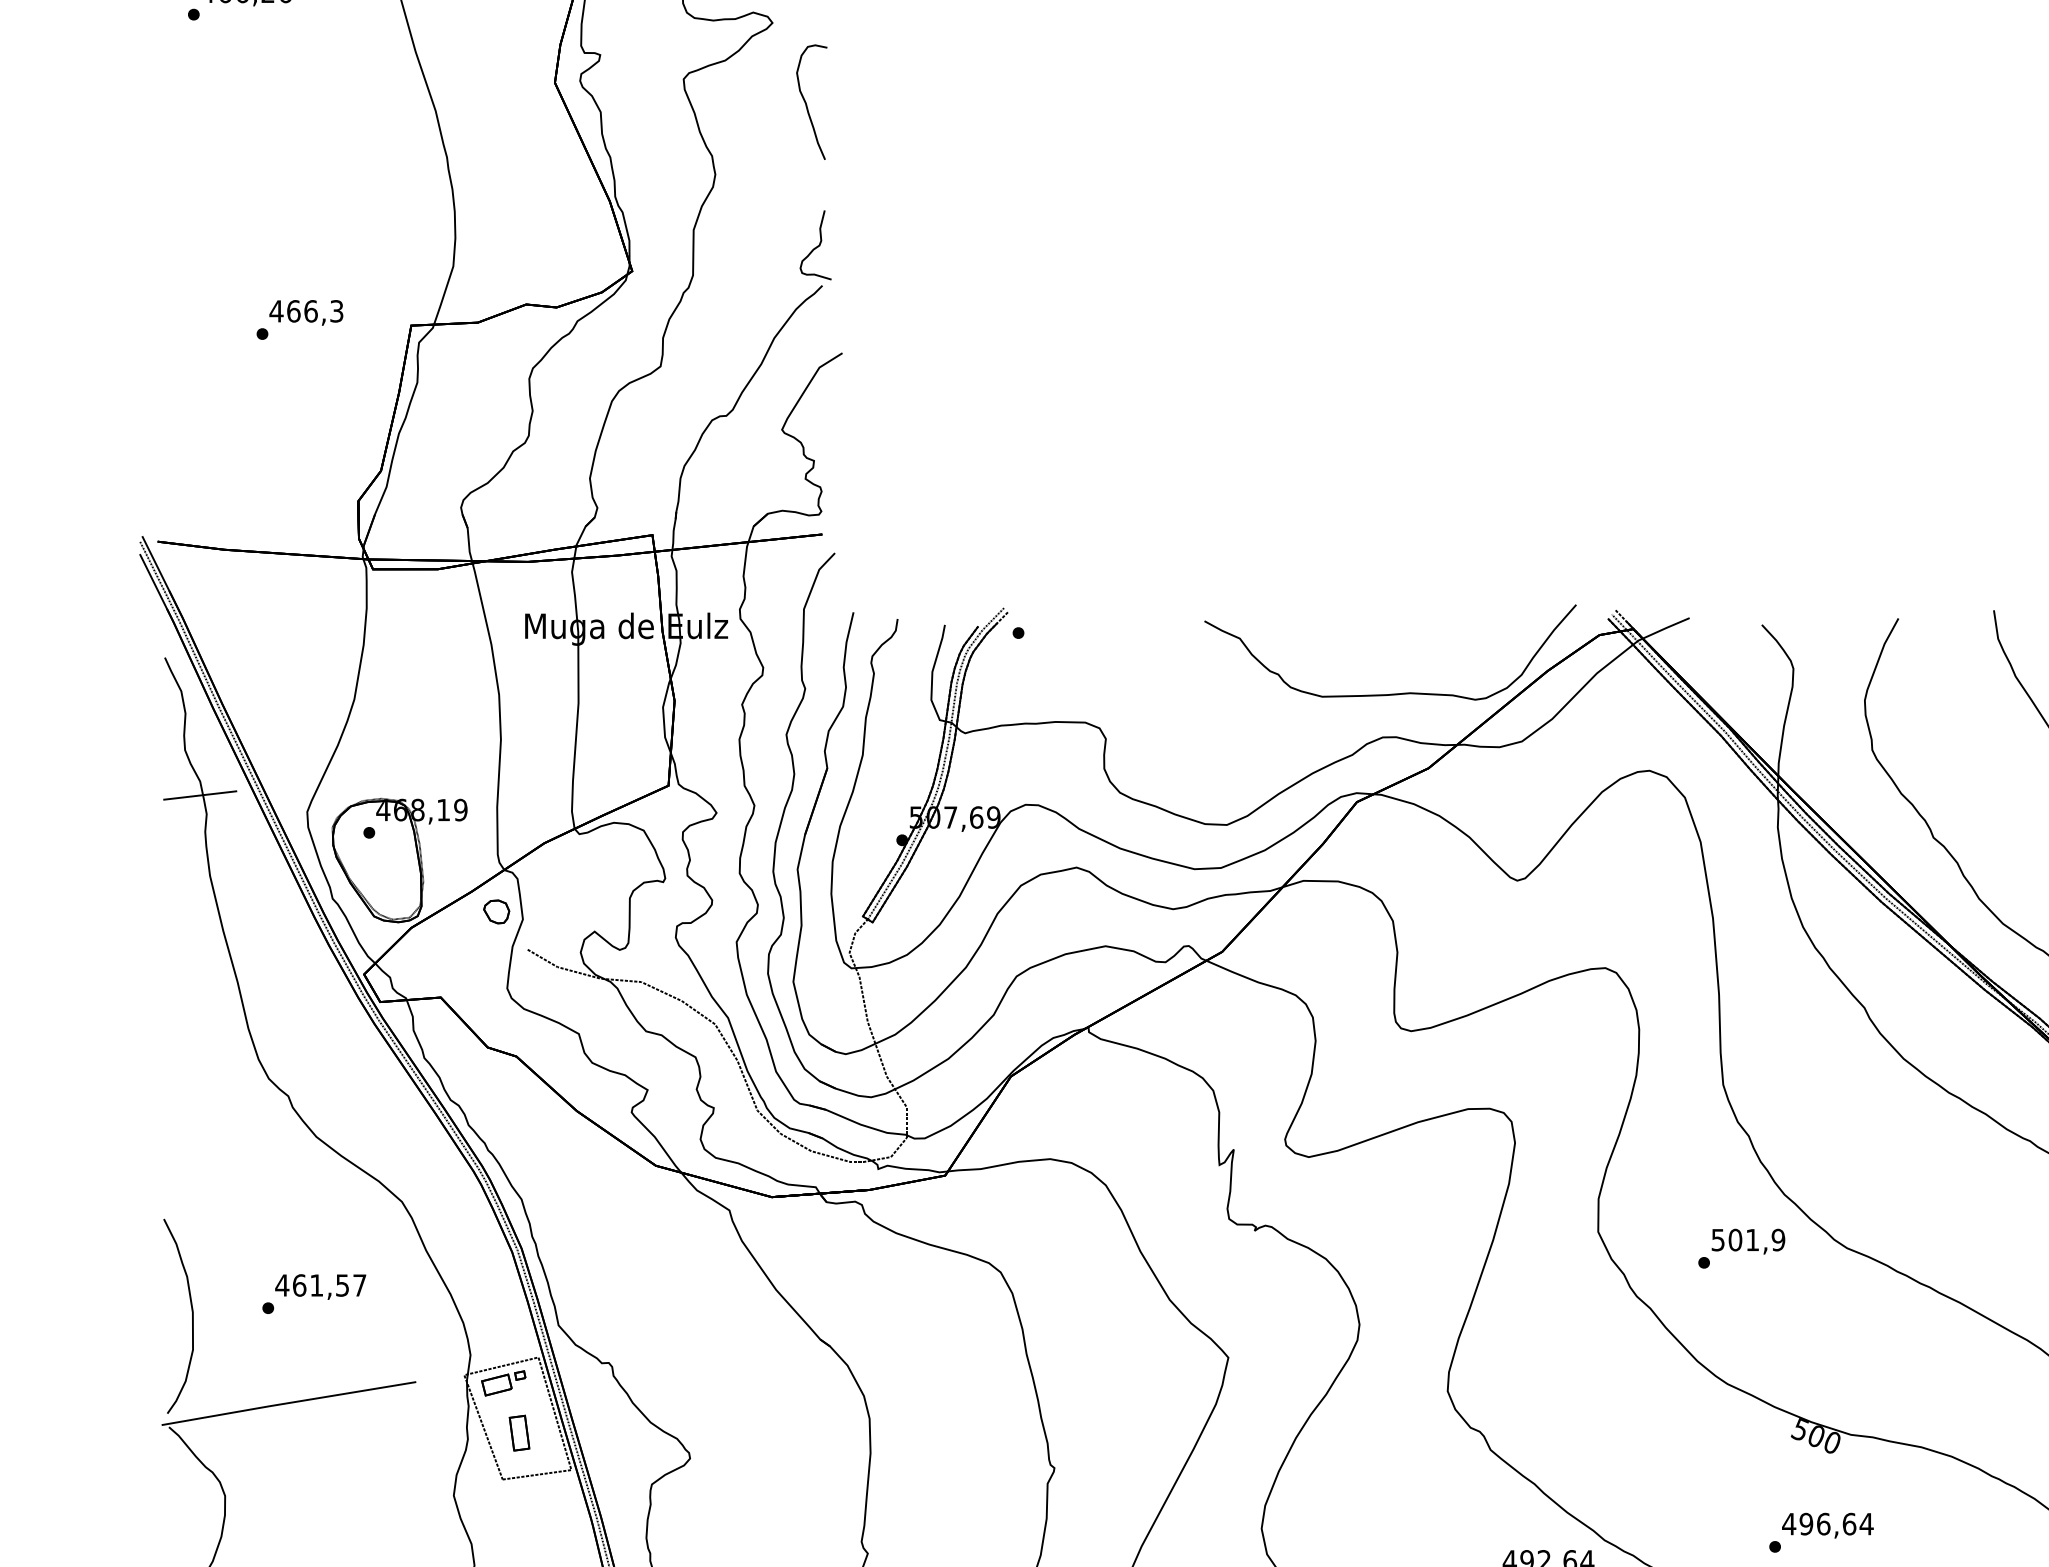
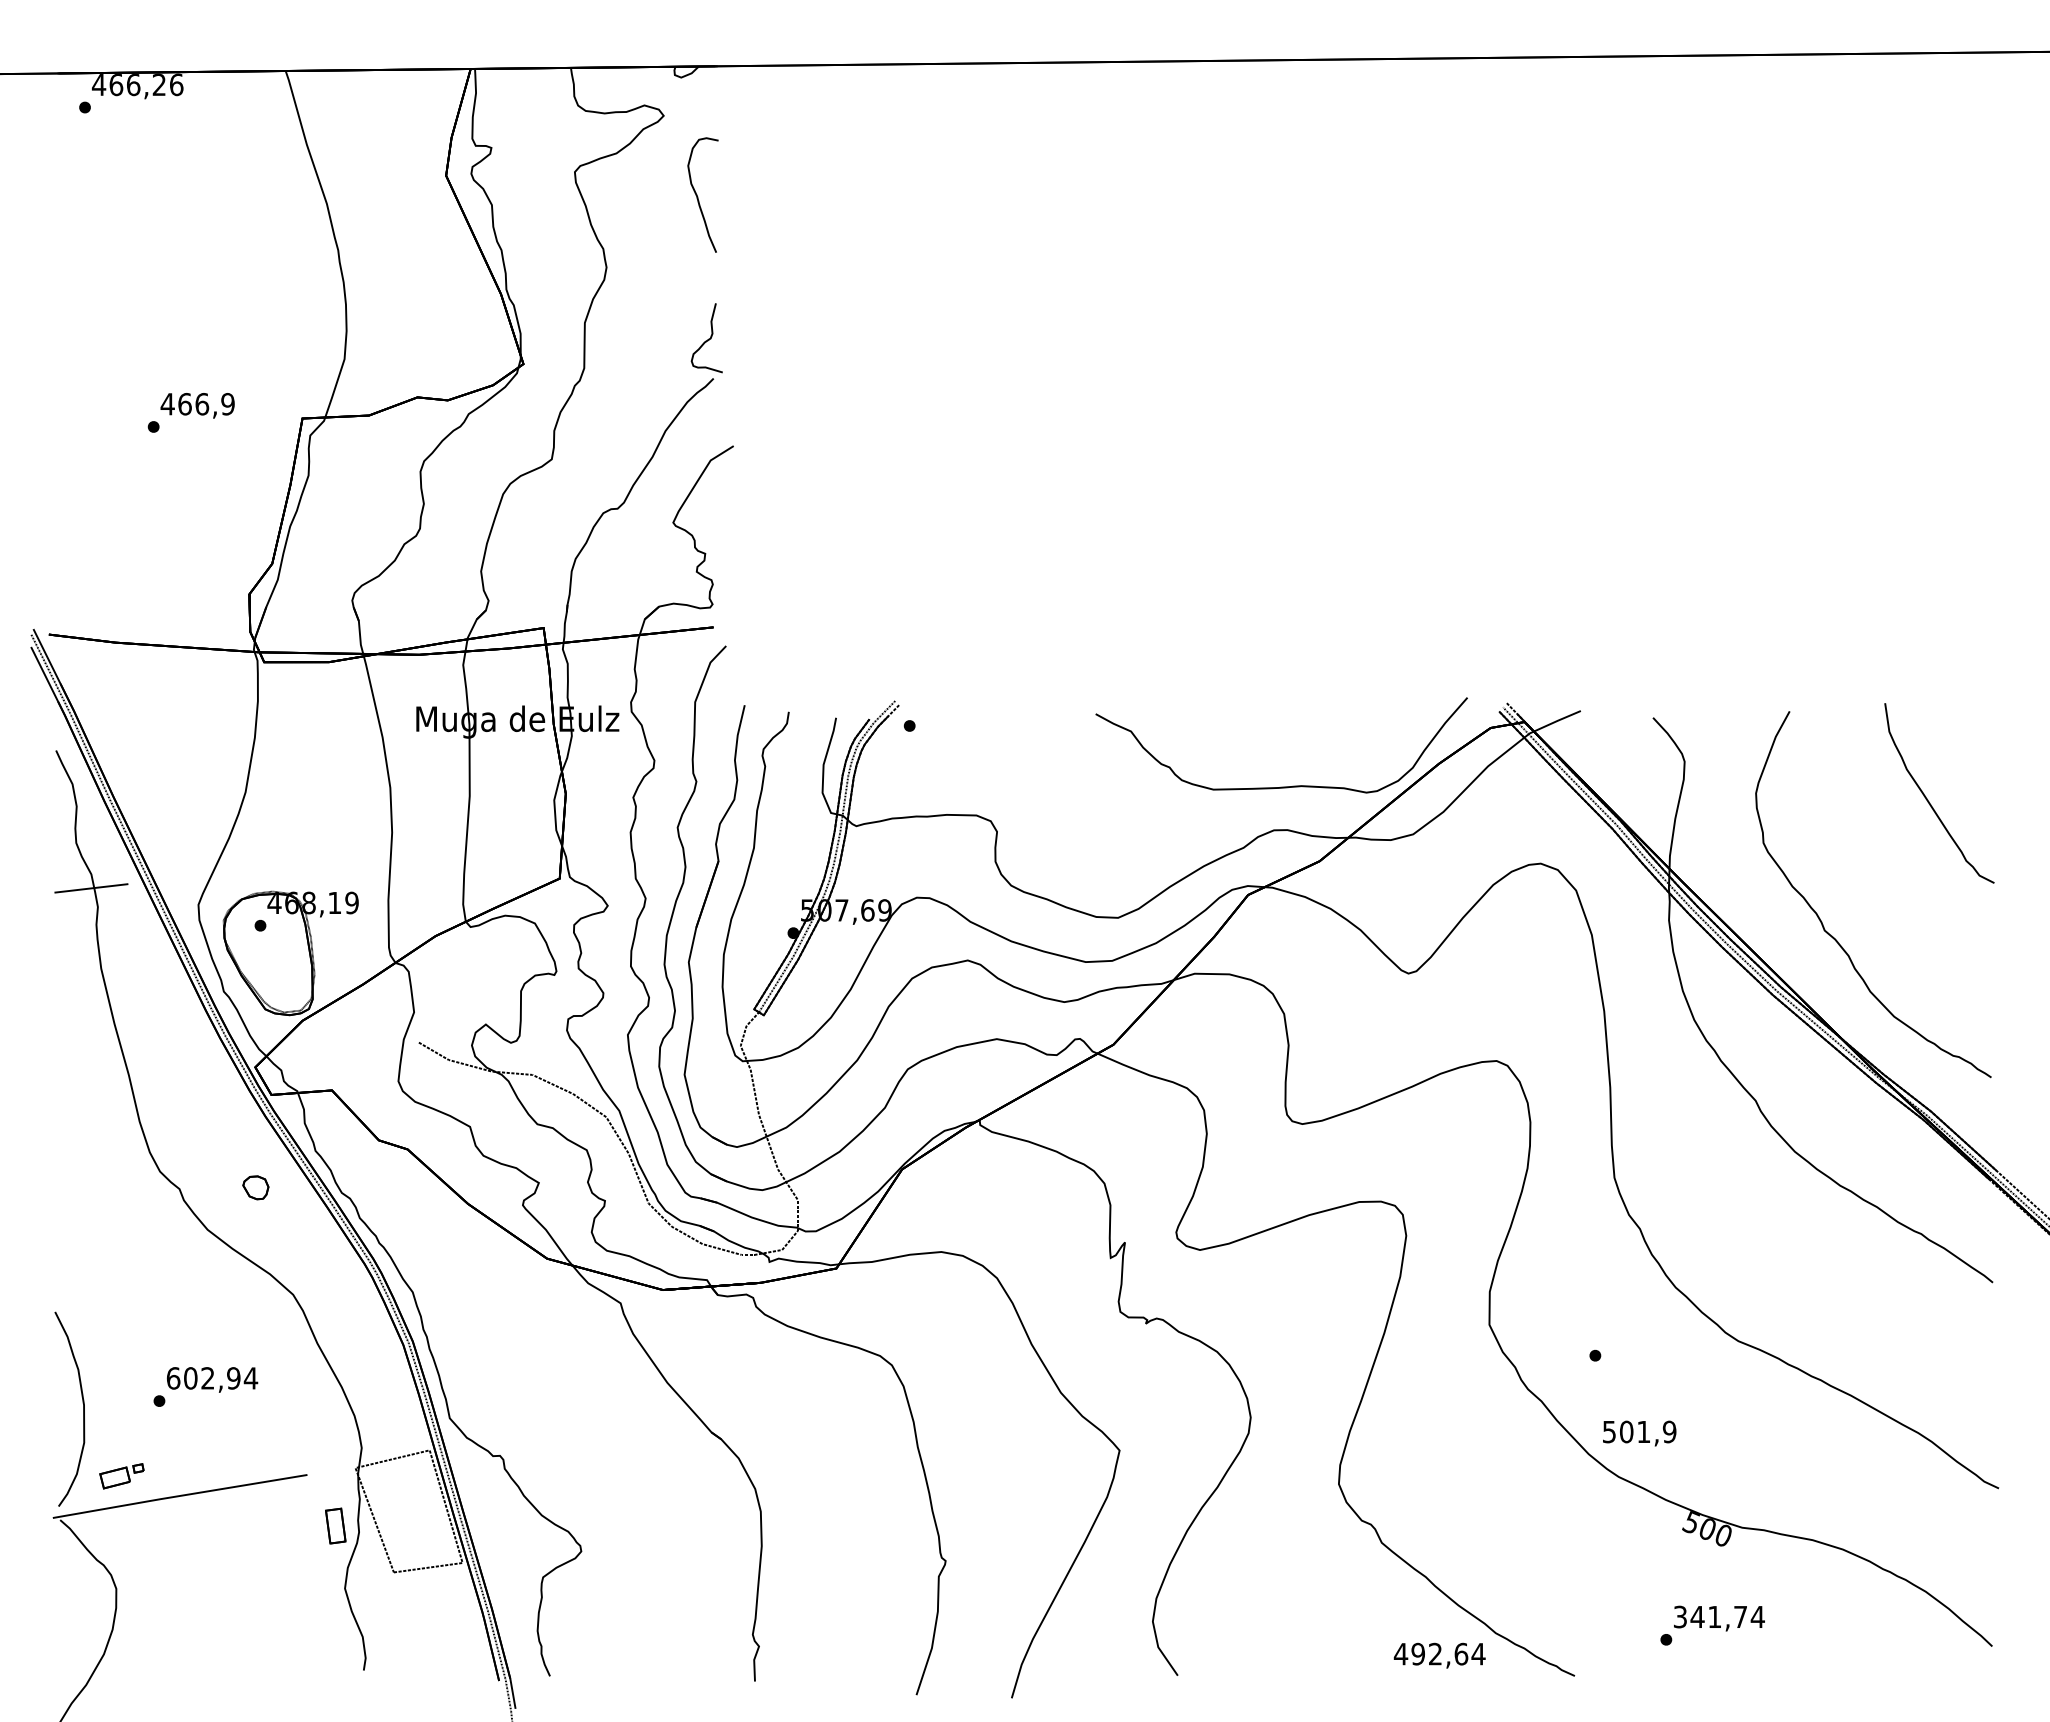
text: (336, 311) -> (227, 404), 466,3 -> 466,9
part: (496, 911) -> (255, 1187), moved
text: (1748, 1241) -> (1639, 1433), moved
text: (321, 1285) -> (212, 1378), 461,57 -> 602,94
part: (503, 1383) -> (121, 1476), moved
part: (519, 1432) -> (335, 1525), moved
text: (1819, 1523) -> (1710, 1616), 496,64 -> 341,74

